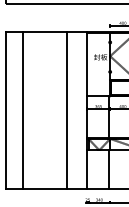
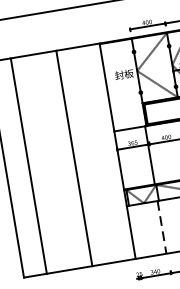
line: (66, 110) -> (74, 158), moved
line: (109, 169) -> (162, 227), solid -> dashed

